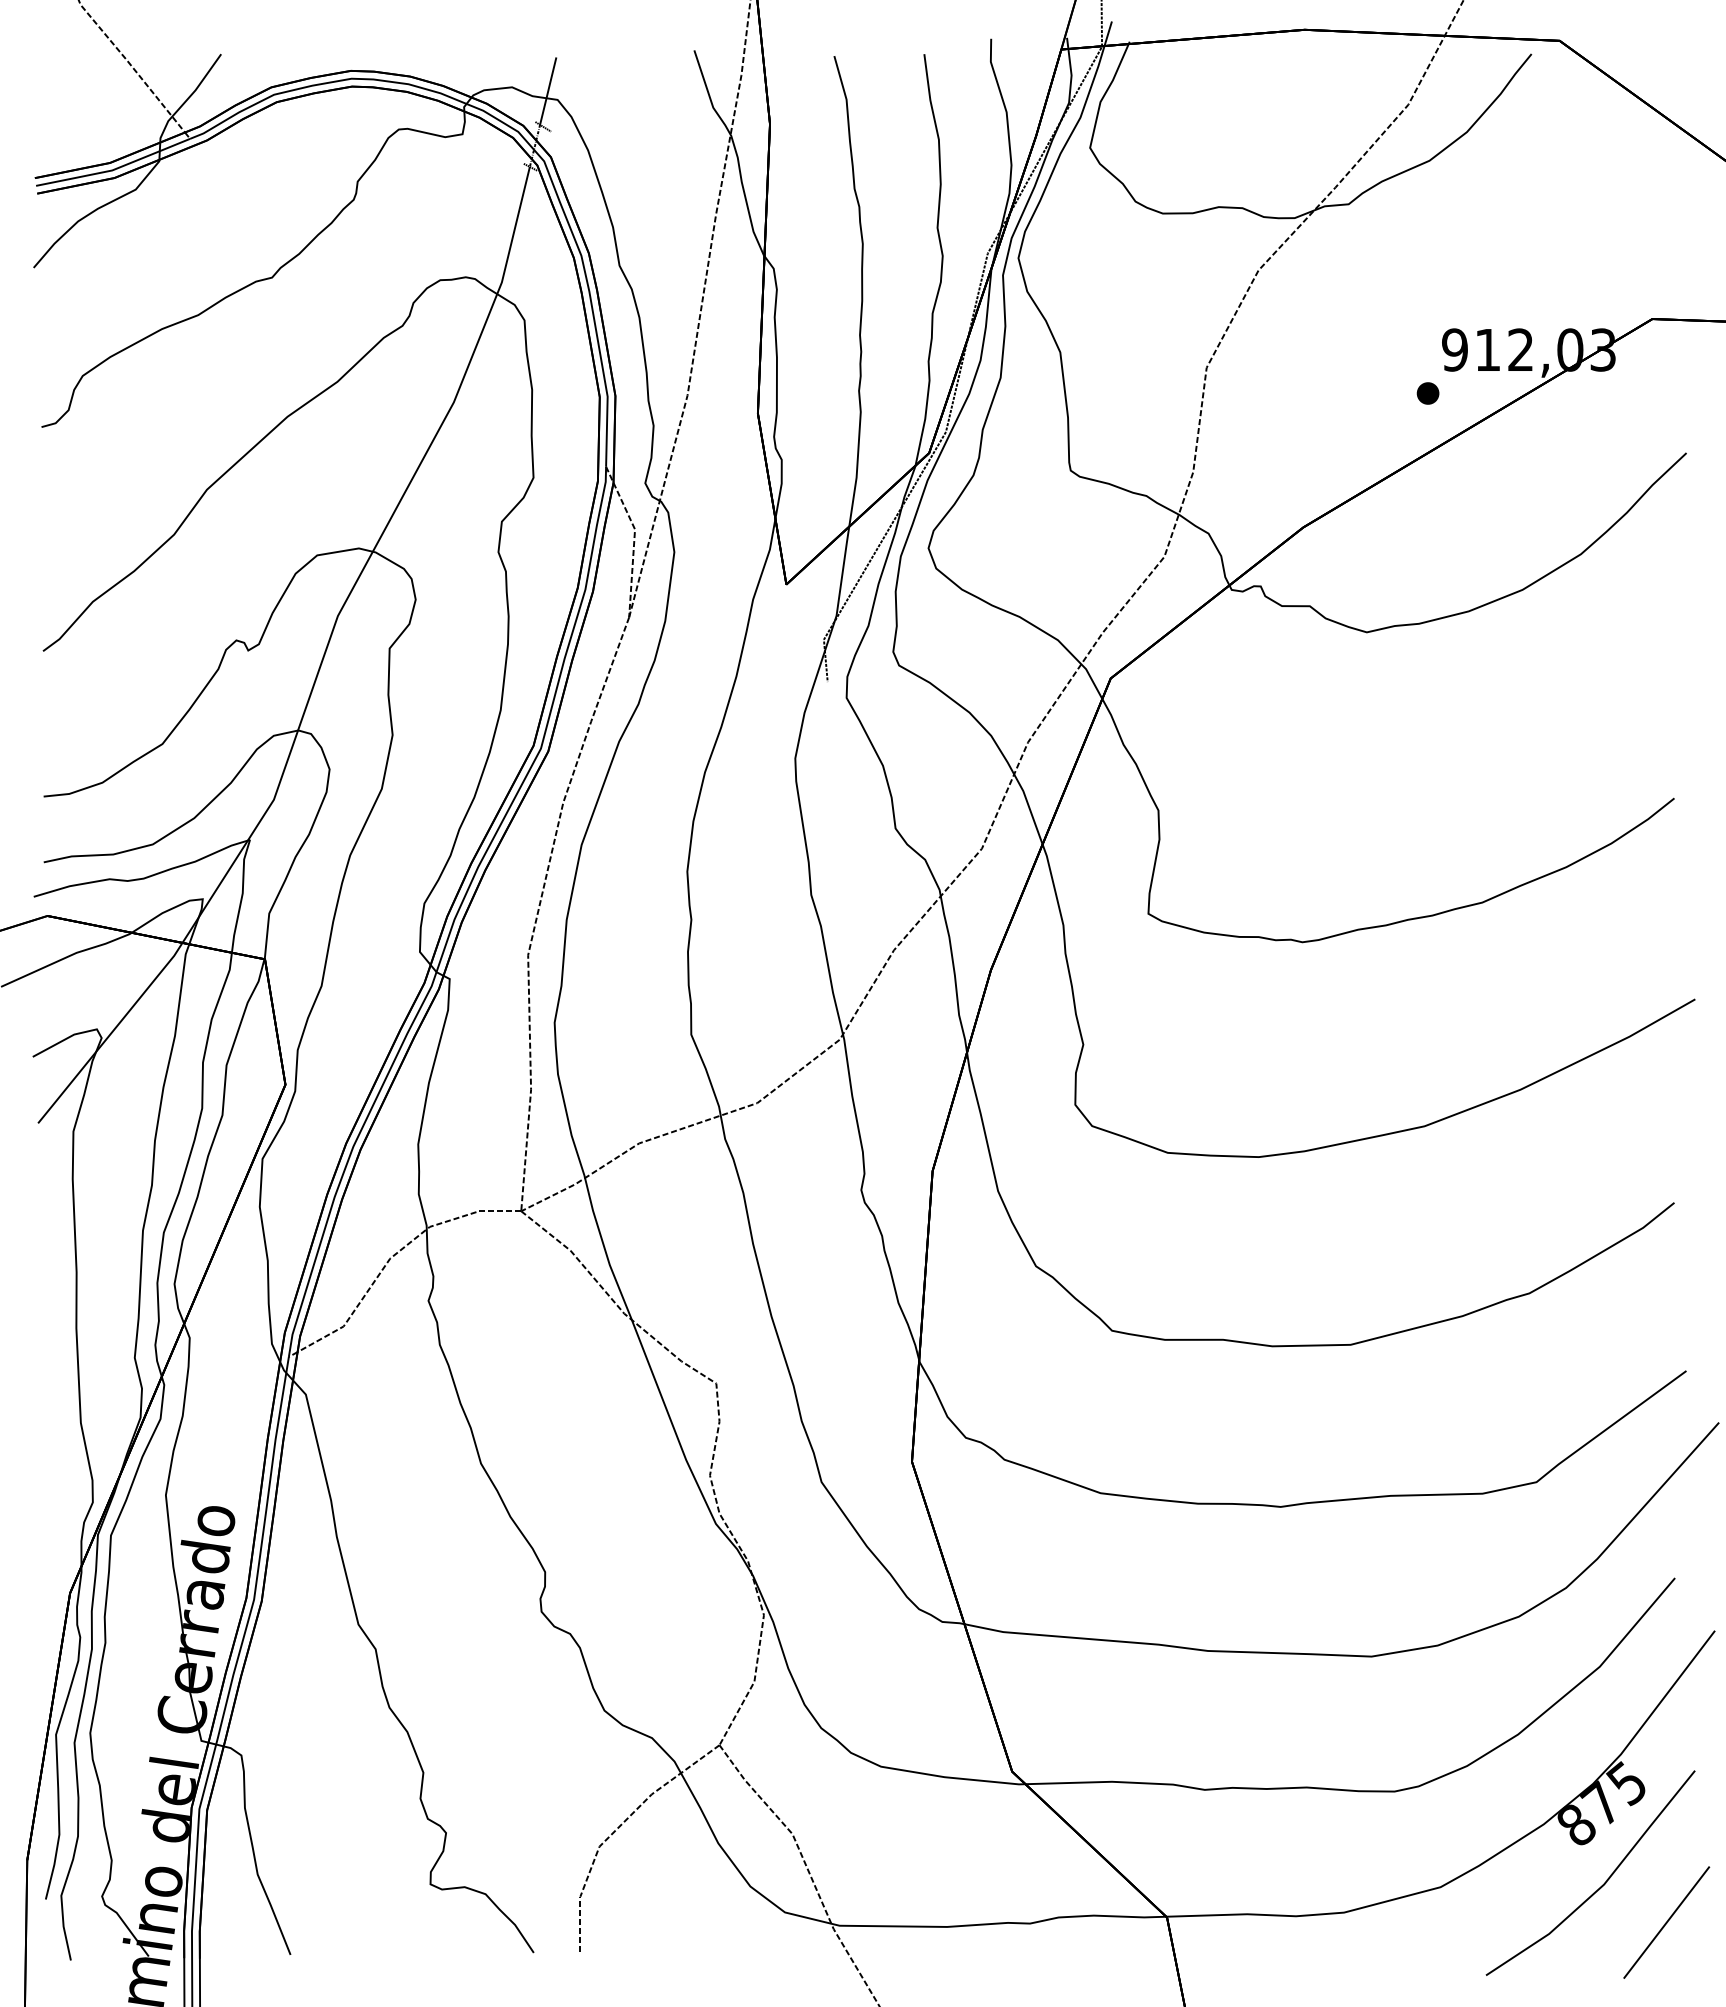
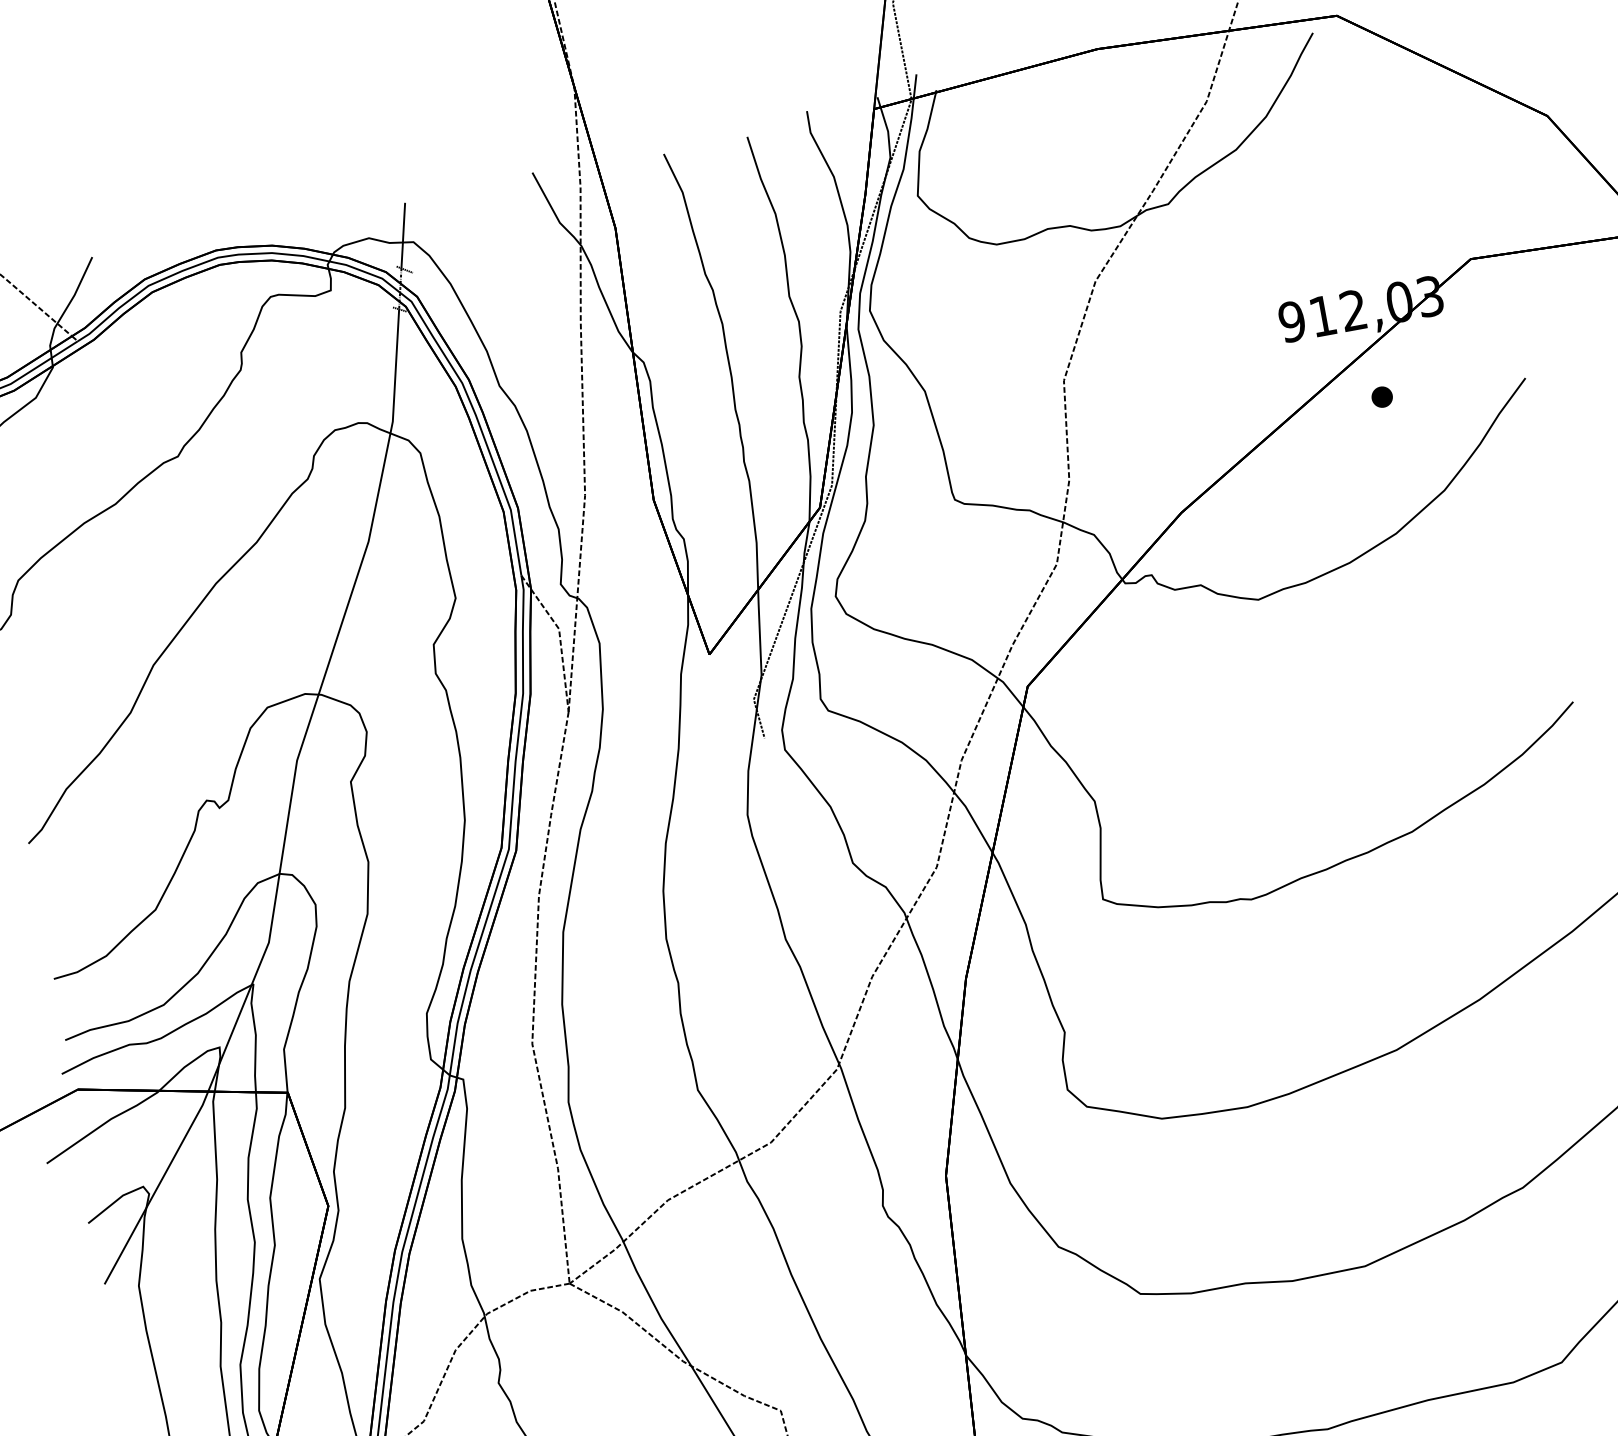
part: (1427, 393) -> (1381, 397), moved

